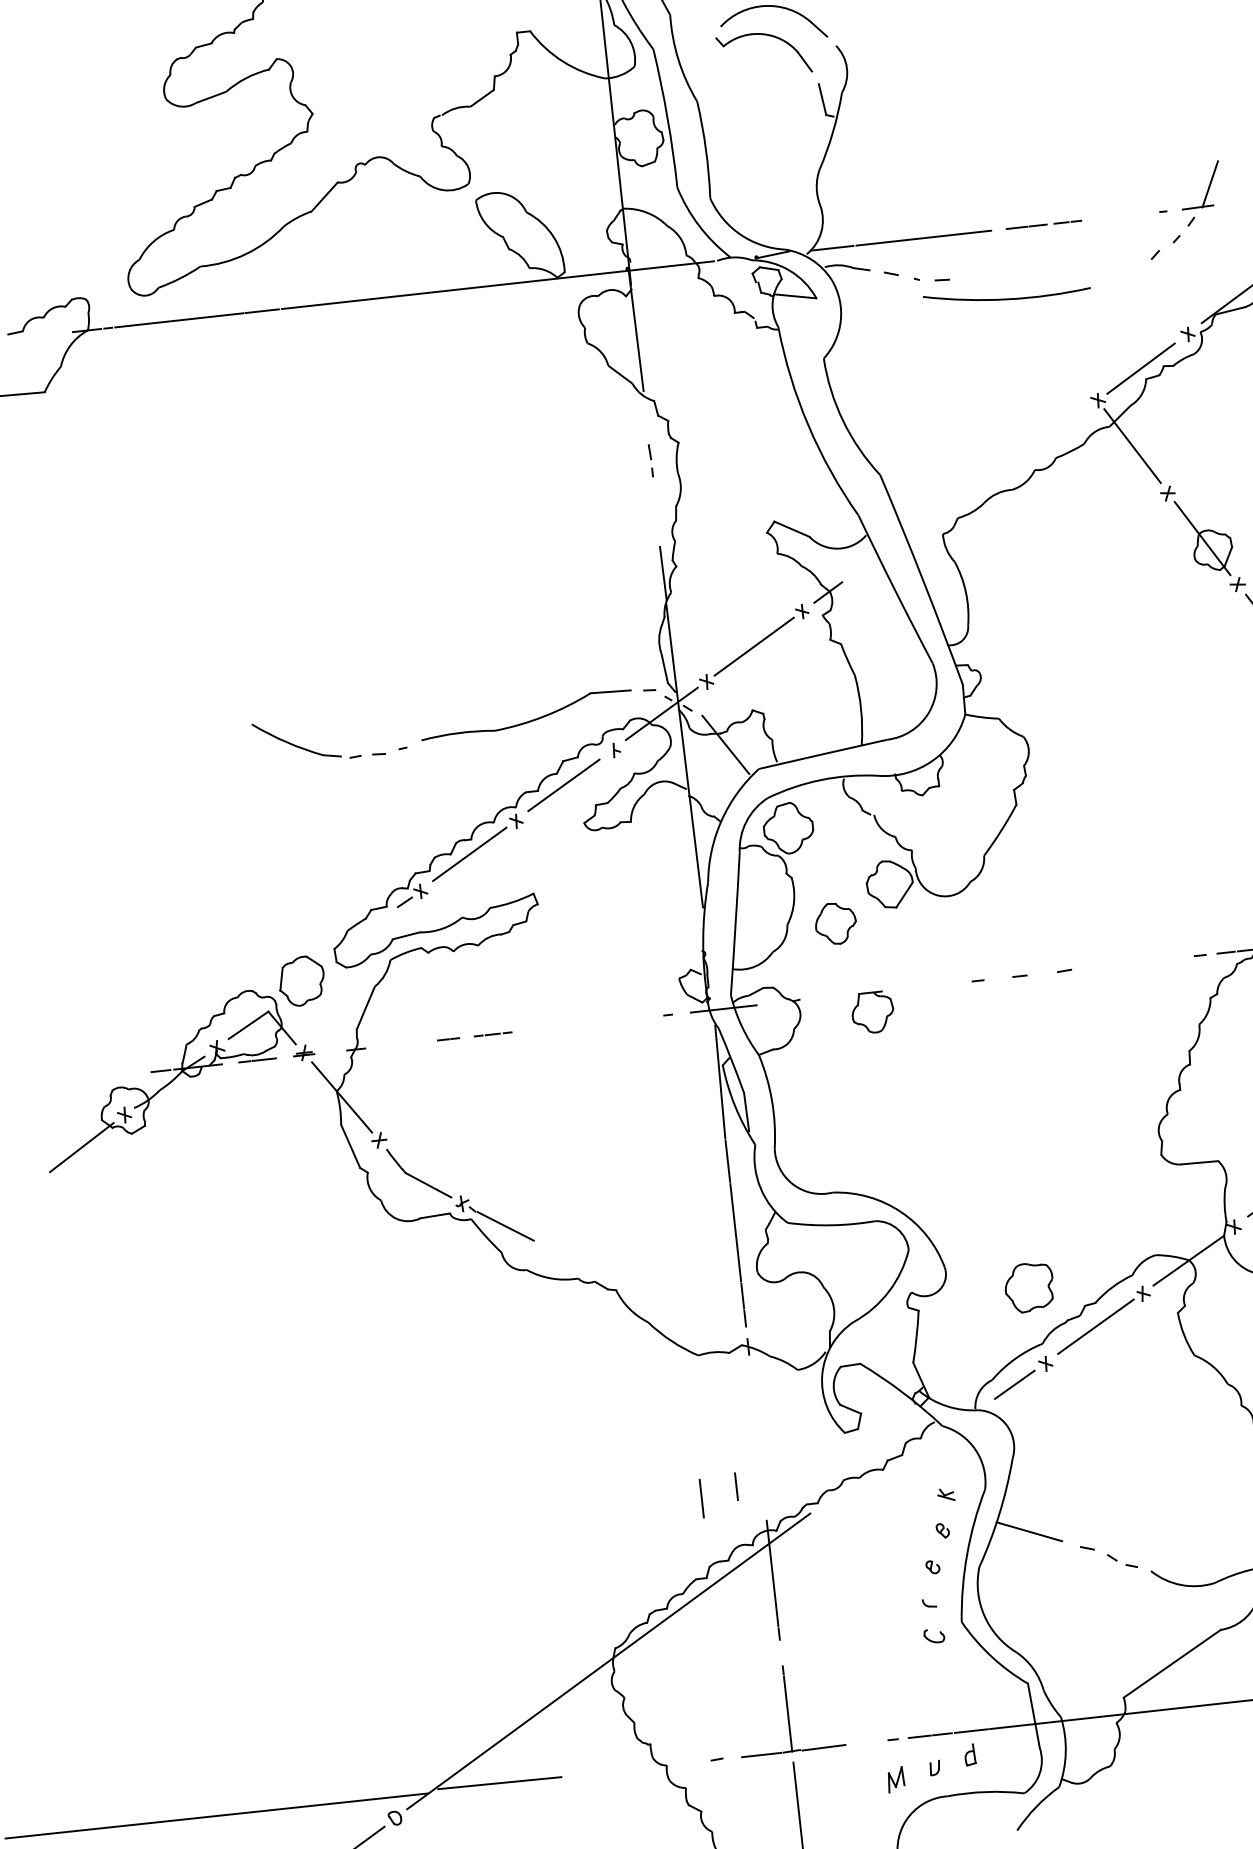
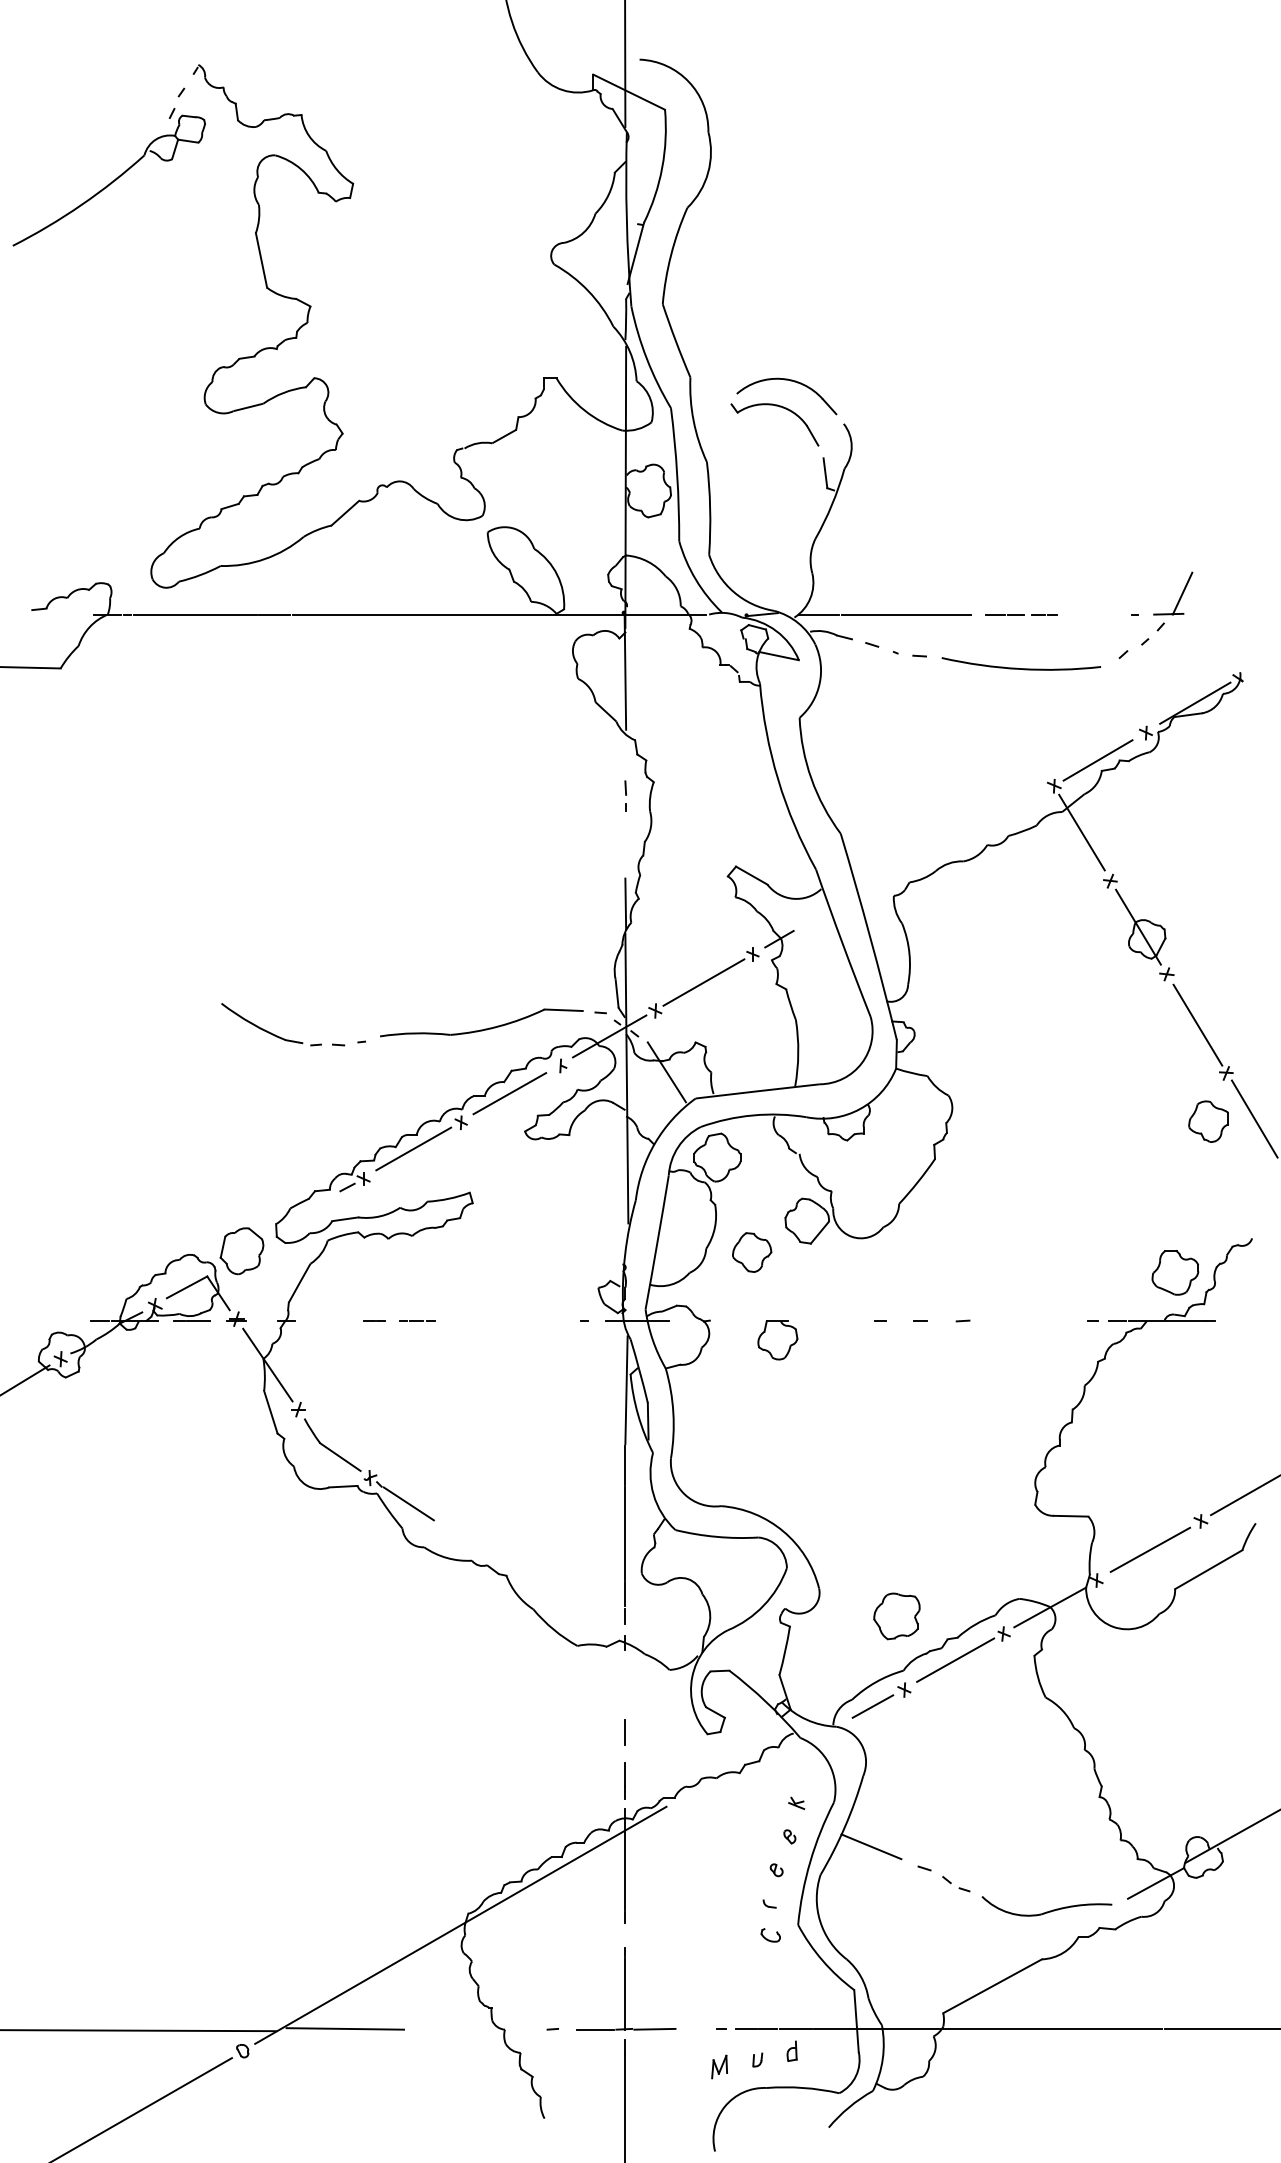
arc: (1003, 298) -> (1017, 667), moved
line: (736, 1486) -> (624, 1732), moved
line: (701, 1497) -> (624, 1780), moved

